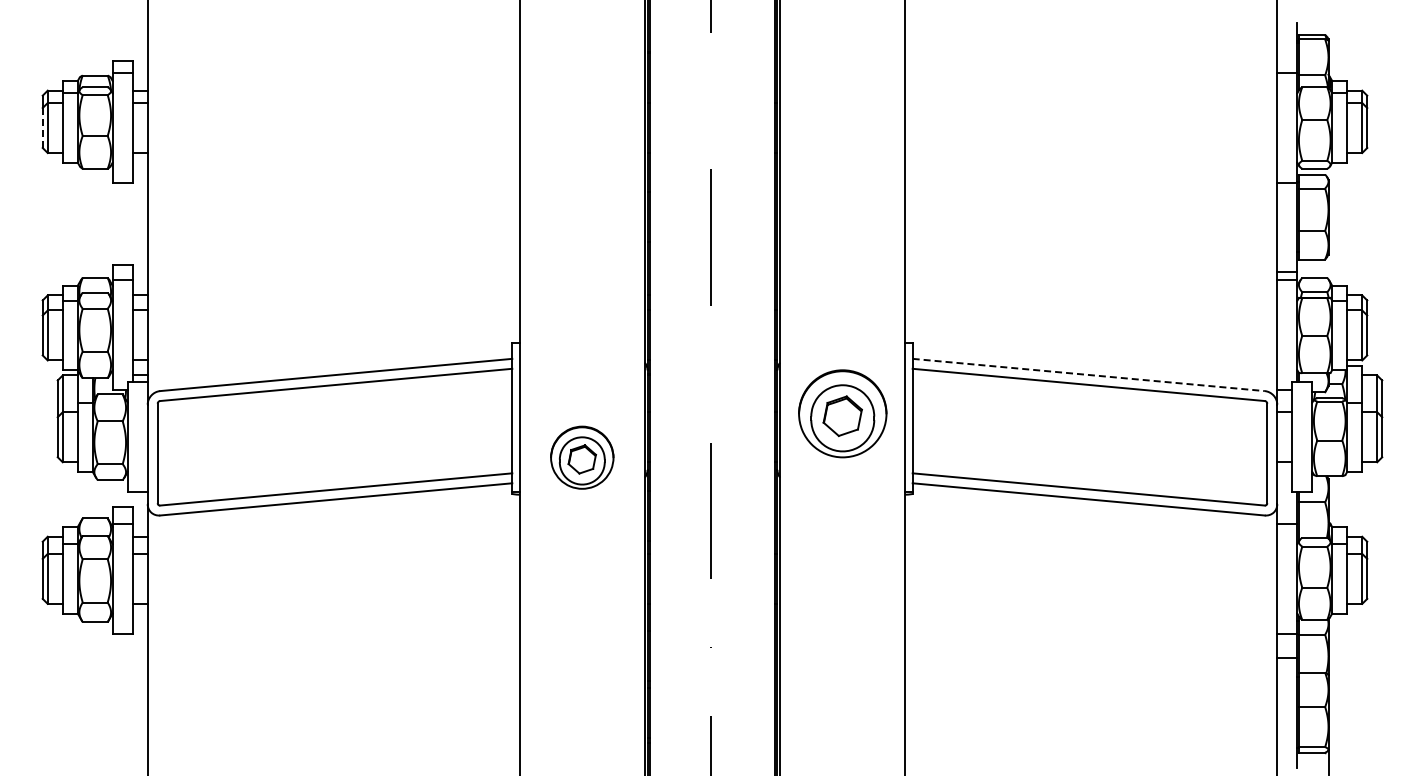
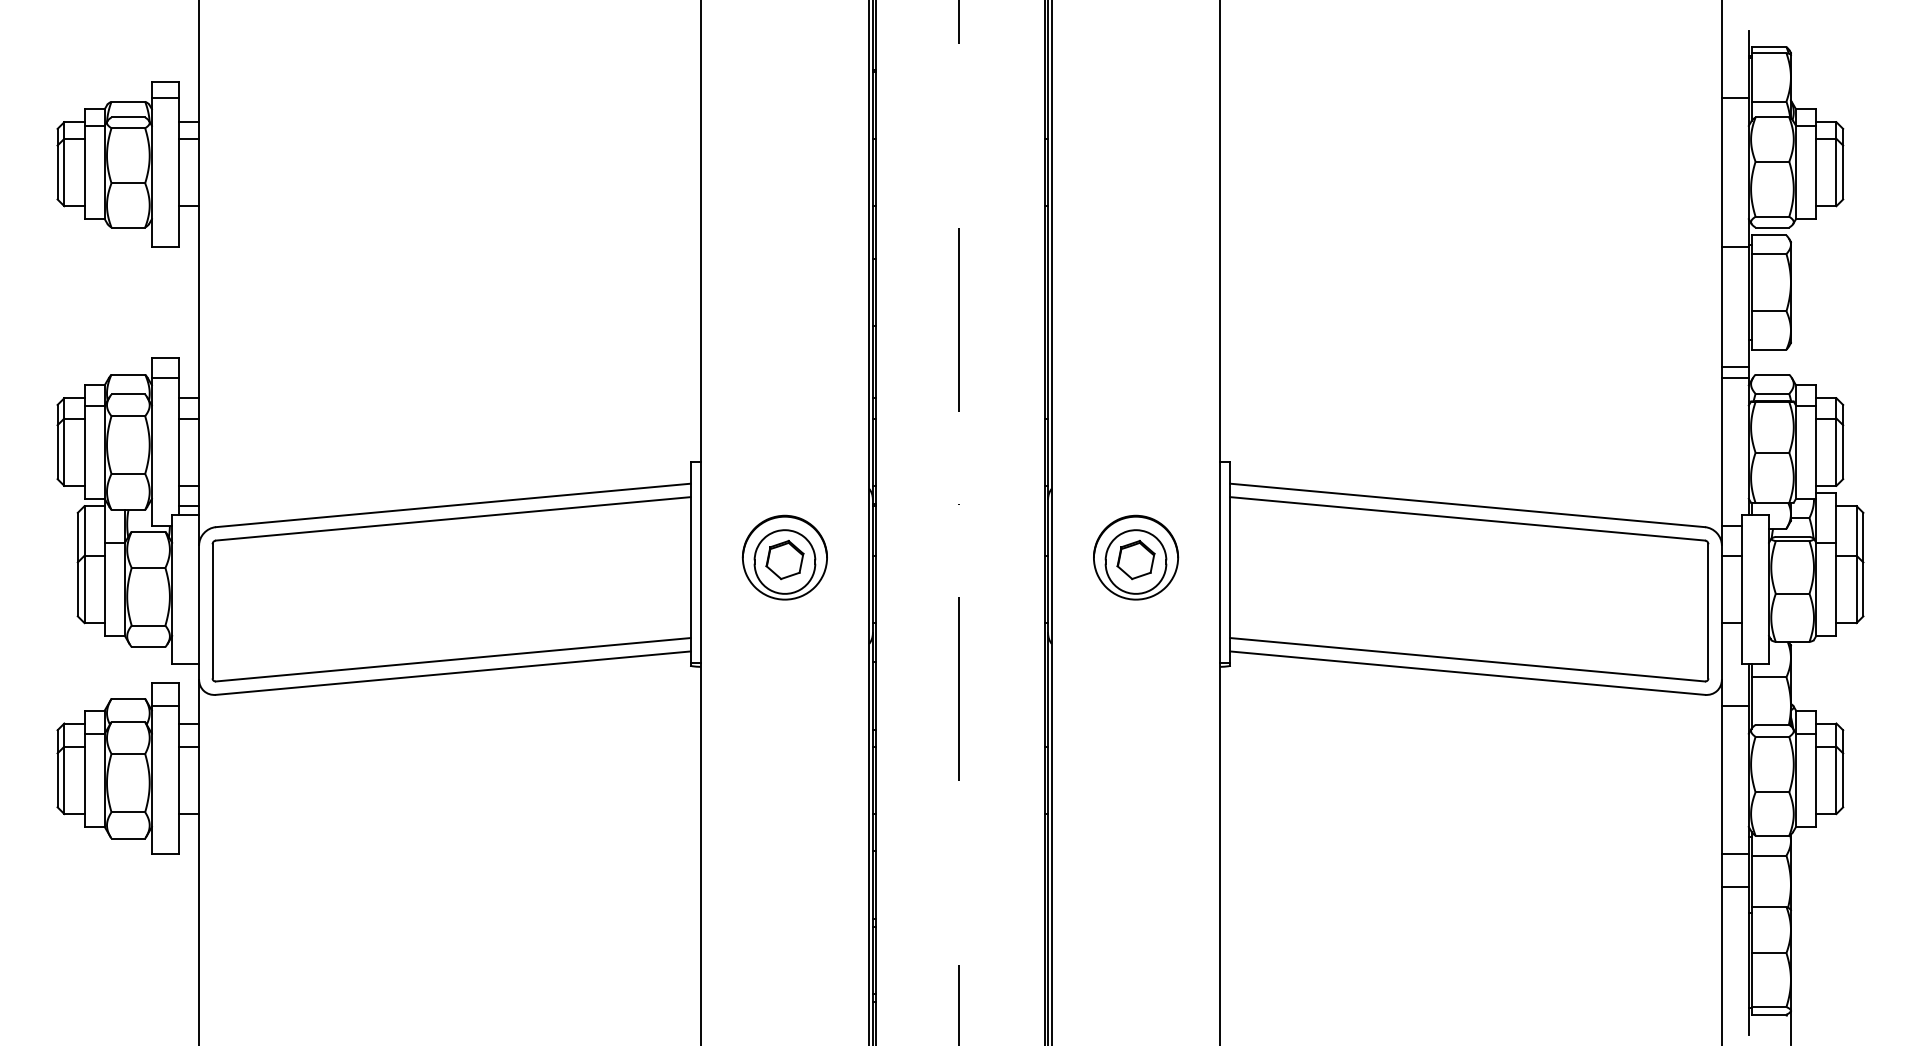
line: (42, 128) -> (57, 173), dashed -> solid
line: (1088, 374) -> (1467, 504), dashed -> solid
part: (842, 413) -> (1135, 557), size x0.71
part: (582, 457) -> (785, 557), moved

